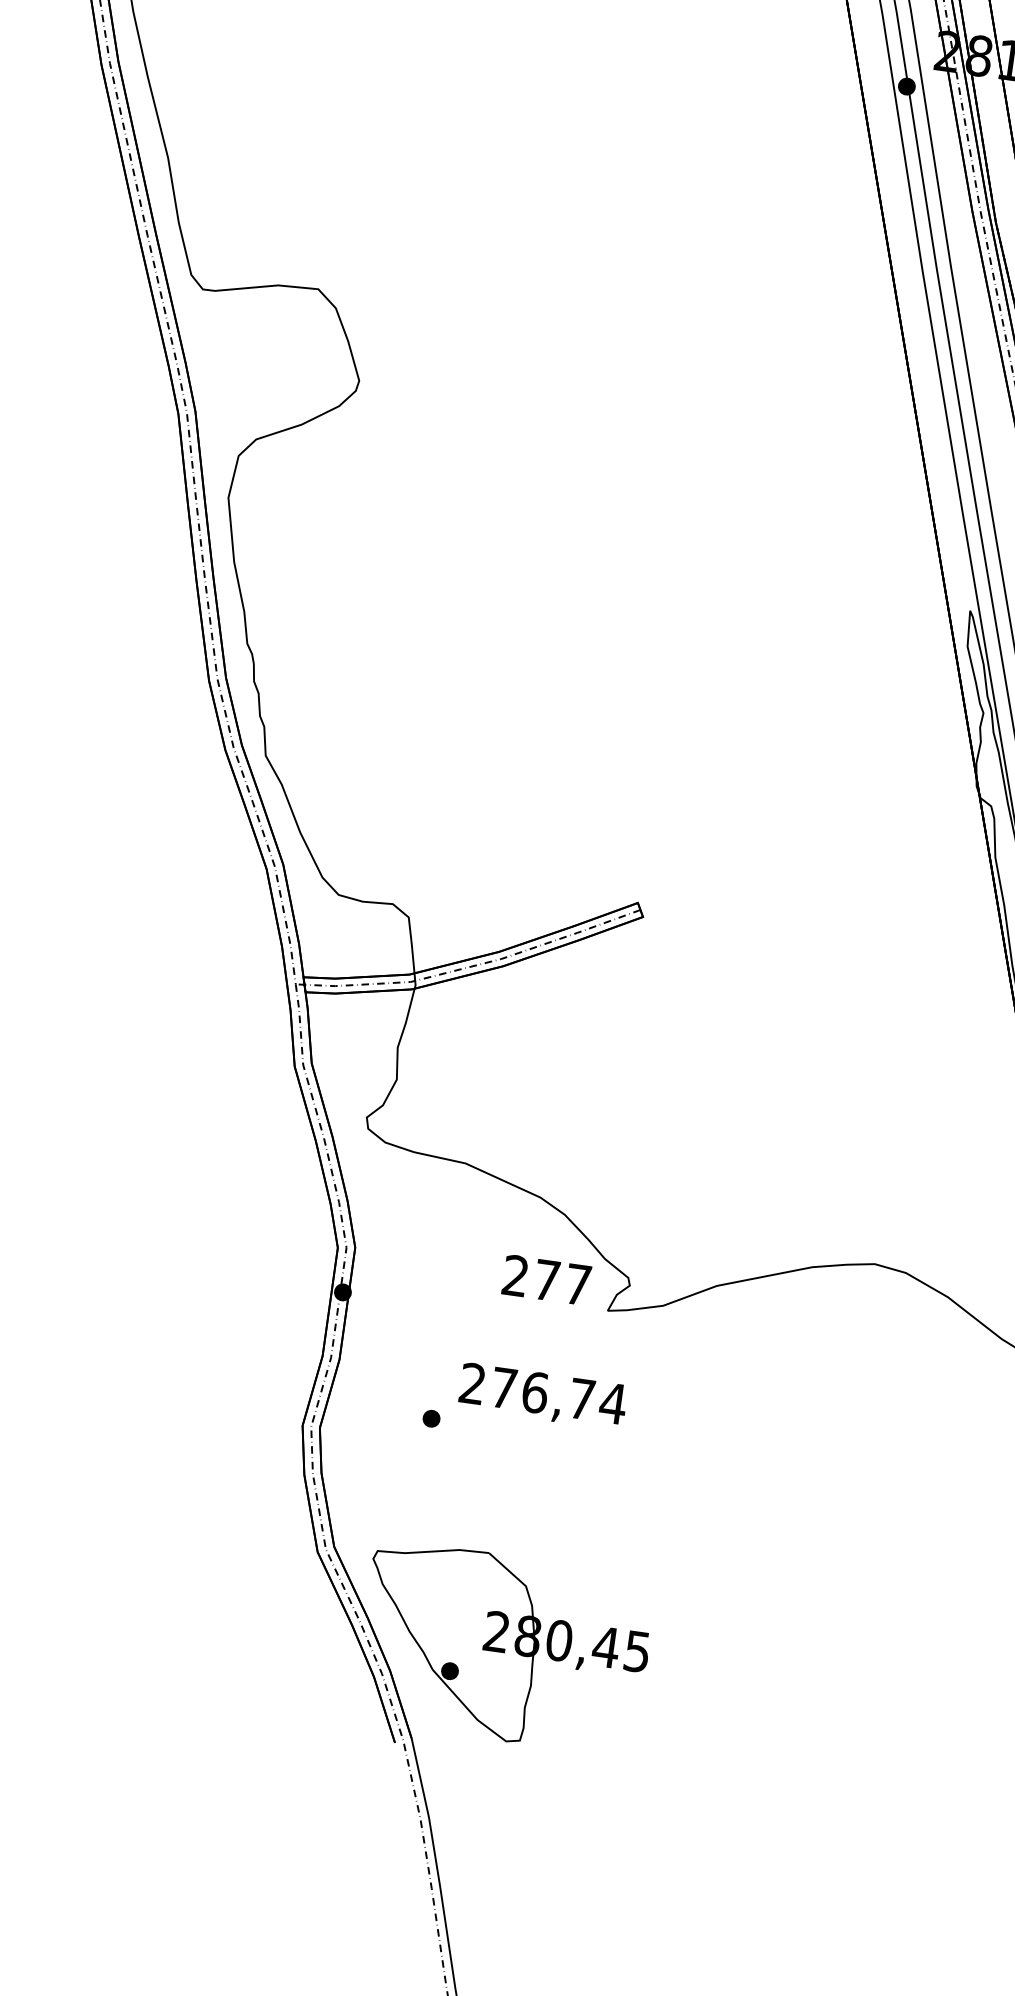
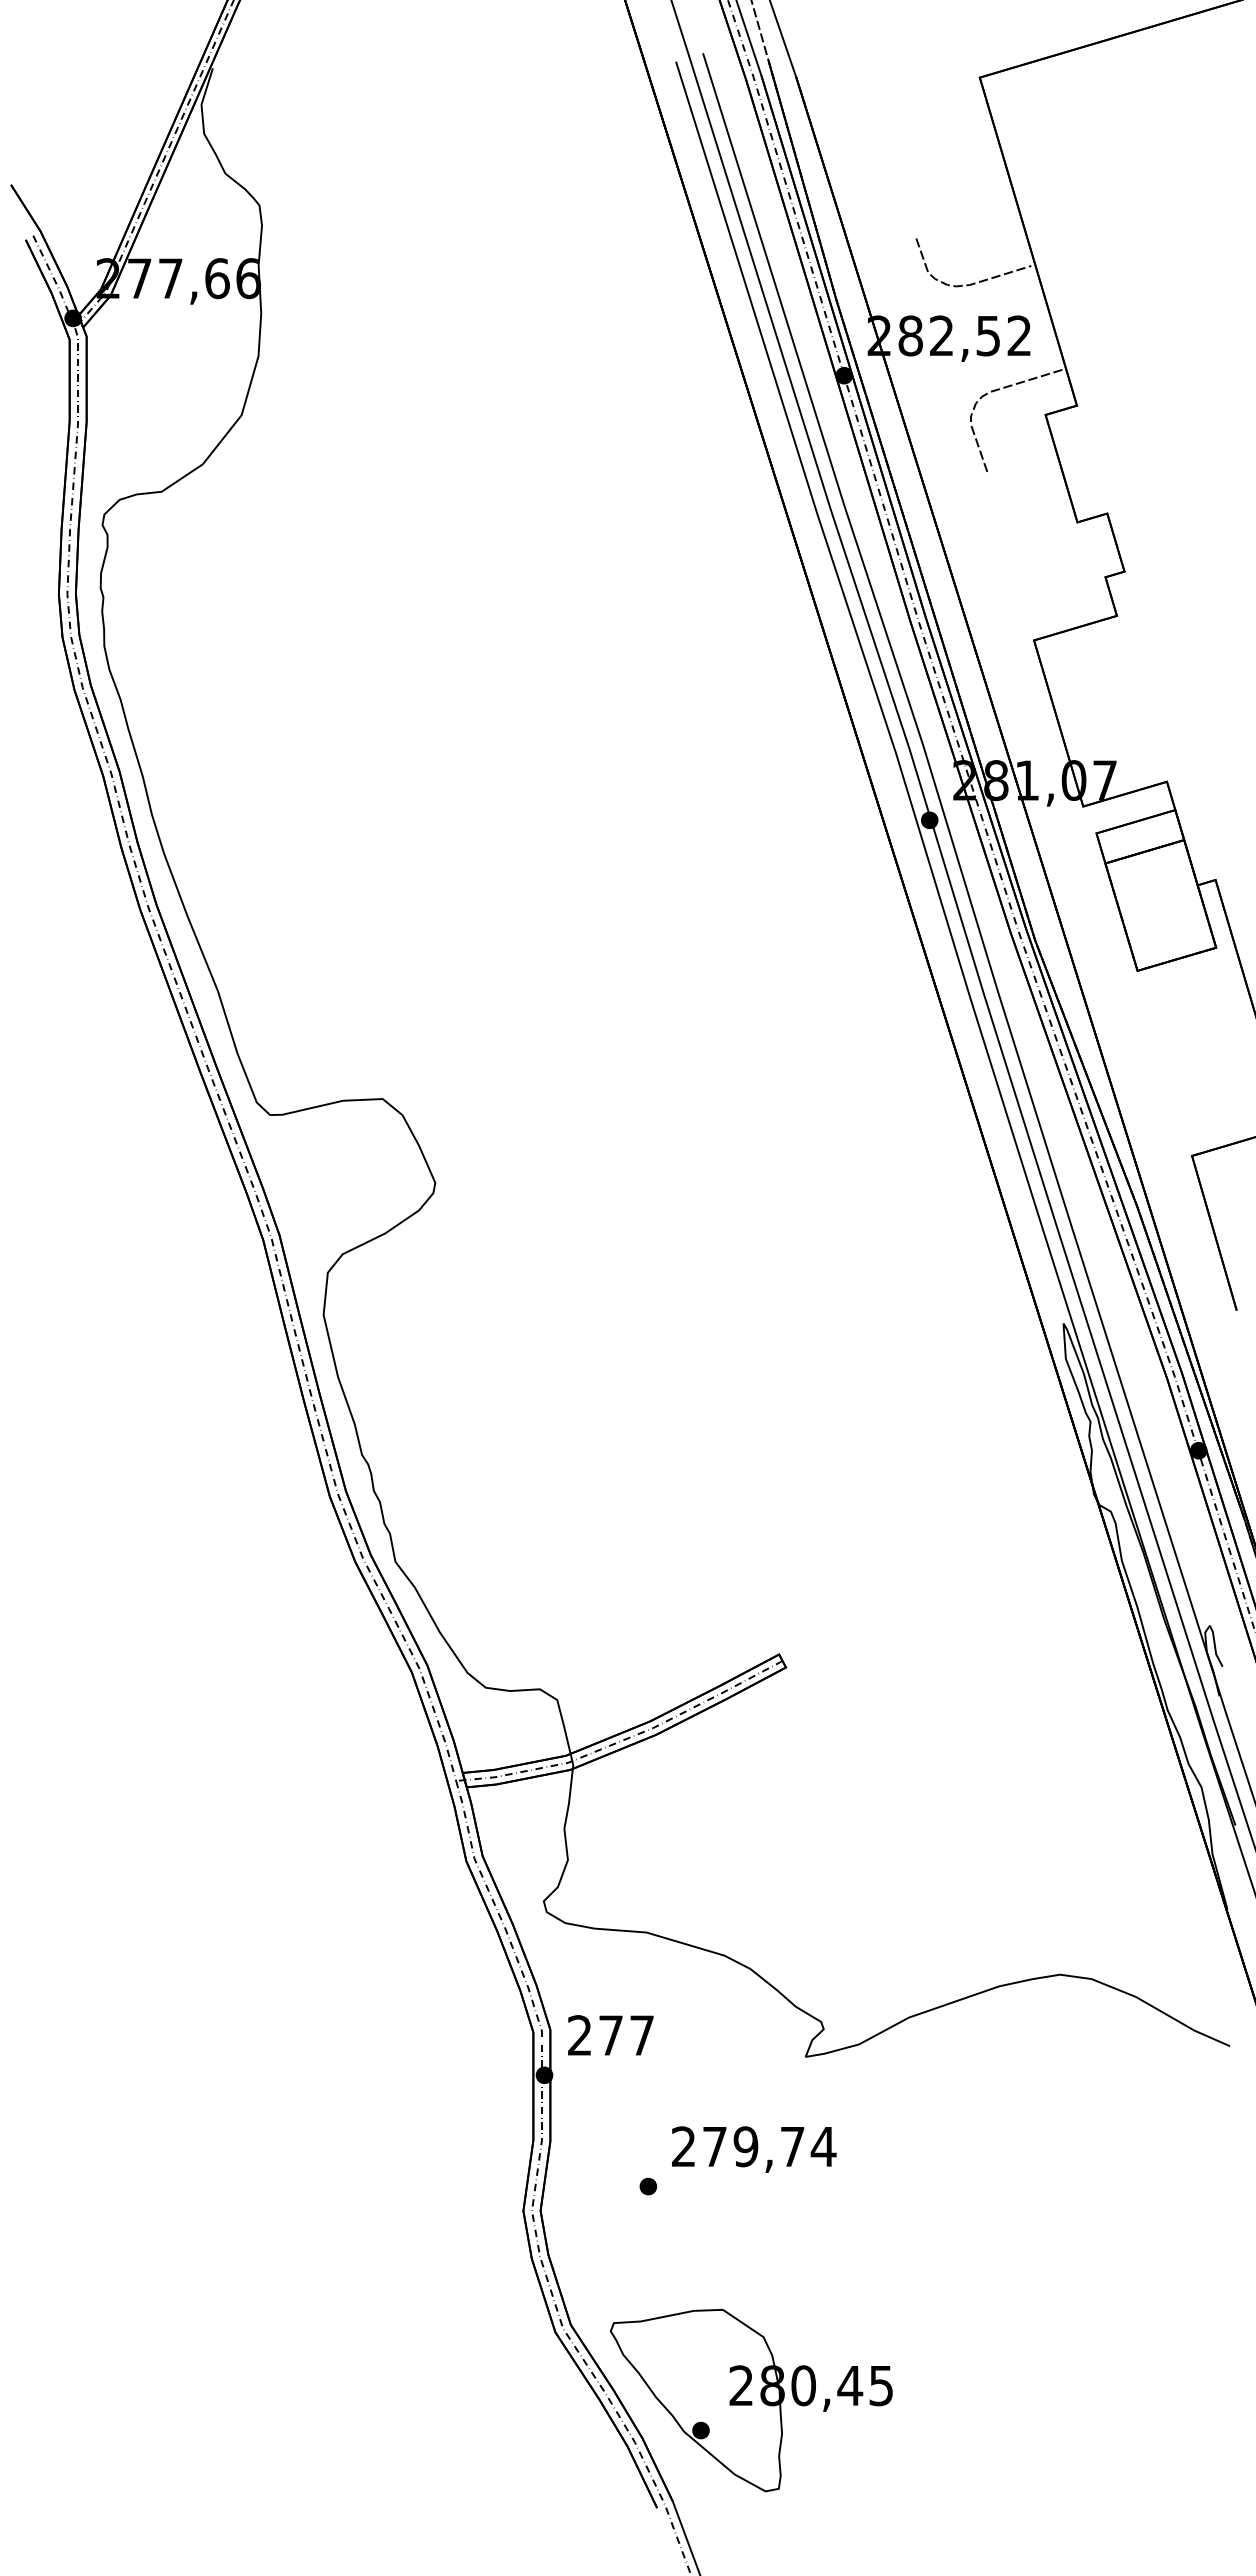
text: (546, 1280) -> (610, 2035), moved
text: (534, 1392) -> (745, 2146), 276,74 -> 279,74

